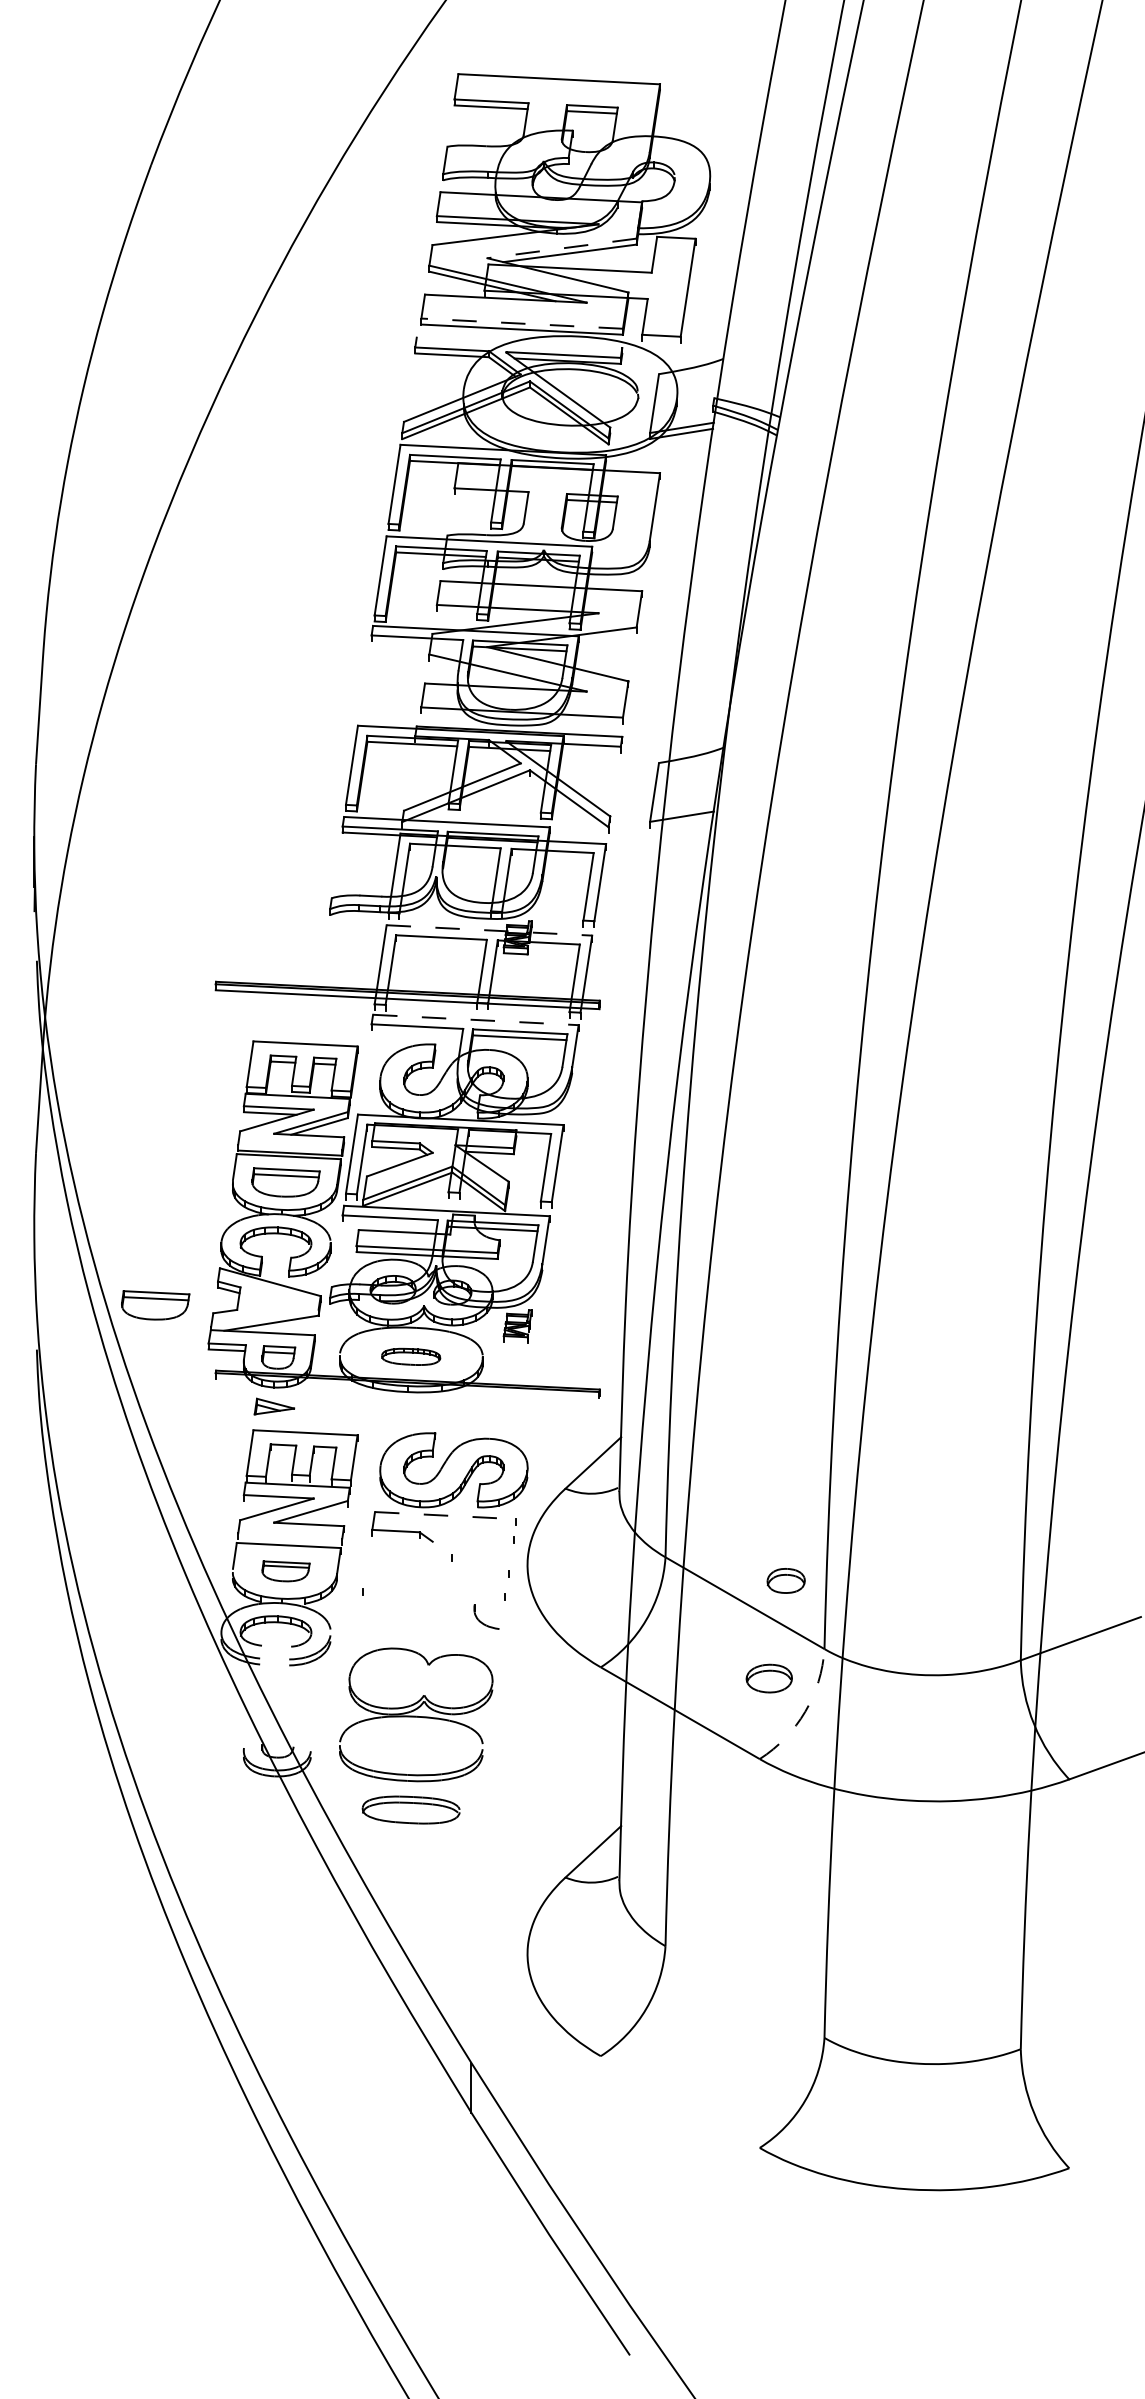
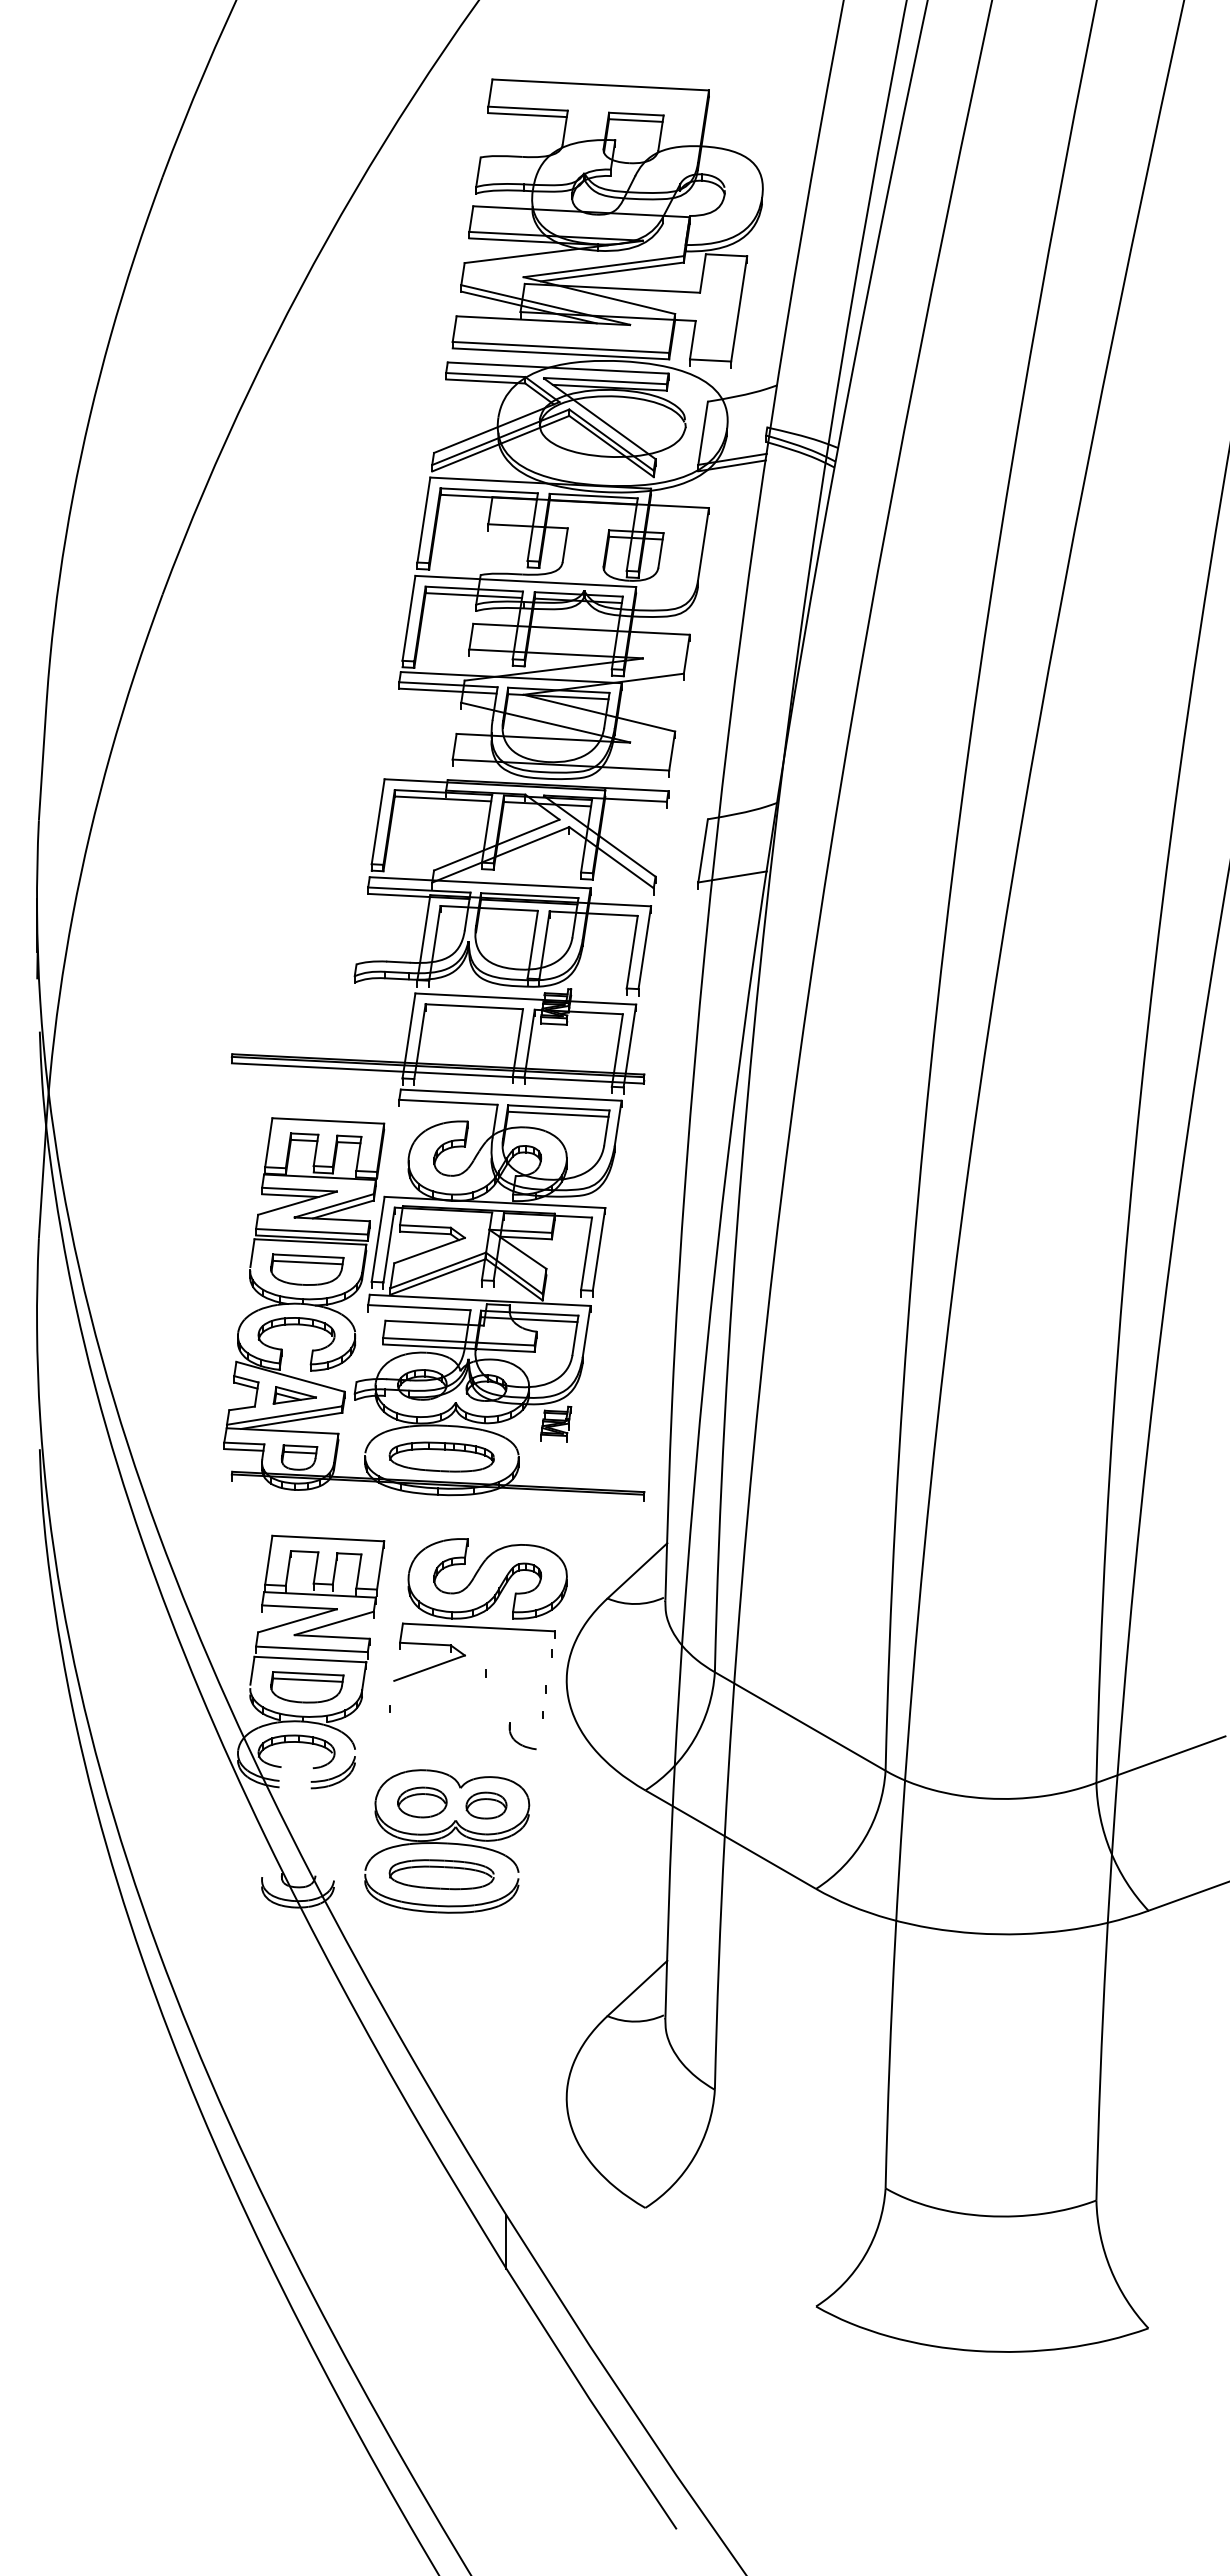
line: (561, 248) -> (603, 266), dashed -> solid
line: (521, 323) -> (560, 347), dashed -> solid
line: (518, 342) -> (557, 367), added
line: (416, 643) -> (447, 690), added
line: (489, 930) -> (525, 999), dashed -> solid
line: (476, 1020) -> (511, 1095), dashed -> solid
line: (289, 1146) -> (311, 1231), added
part: (155, 1305) -> (167, 1401), removed
line: (264, 1318) -> (284, 1415), added
part: (410, 1356) -> (441, 1456), size x1.67
part: (274, 1406) -> (294, 1395), moved
line: (446, 1515) -> (479, 1627), dashed -> solid
line: (289, 1536) -> (311, 1649), added
line: (399, 1552) -> (429, 1667), added
part: (286, 1571) -> (307, 1687), size x1.43
part: (786, 1580) -> (486, 1805), moved
part: (769, 1678) -> (422, 1802), moved
arc: (804, 1712) -> (864, 1838), dashed -> solid
part: (410, 1809) -> (441, 1874), moved

